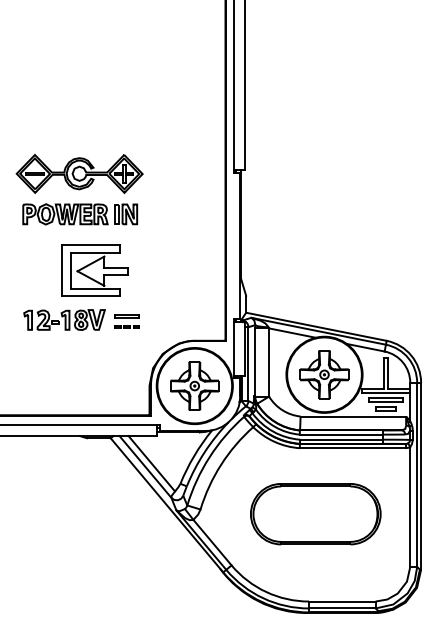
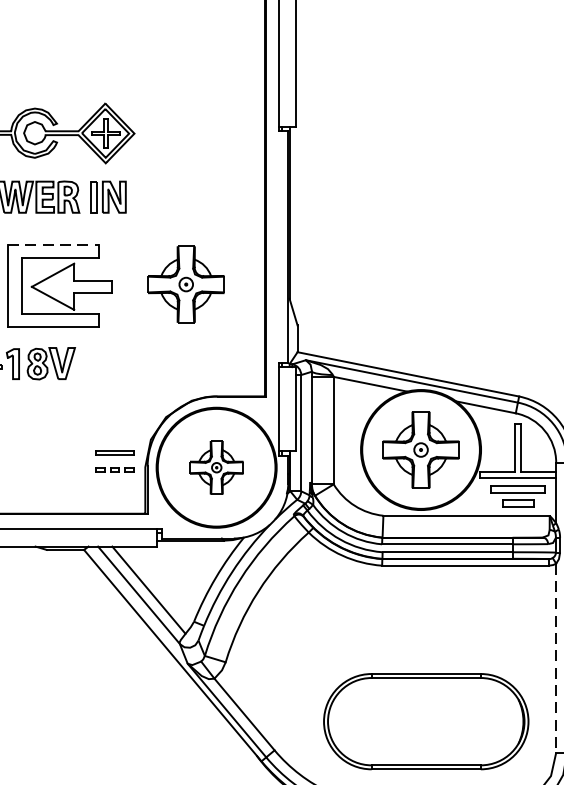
line: (91, 244) -> (53, 244), solid -> dashed
part: (175, 269) -> (186, 284), added
part: (126, 321) -> (113, 460), moved
part: (194, 385) -> (216, 466), size x0.7
line: (410, 507) -> (556, 659), solid -> dashed
part: (315, 514) -> (425, 722), moved

